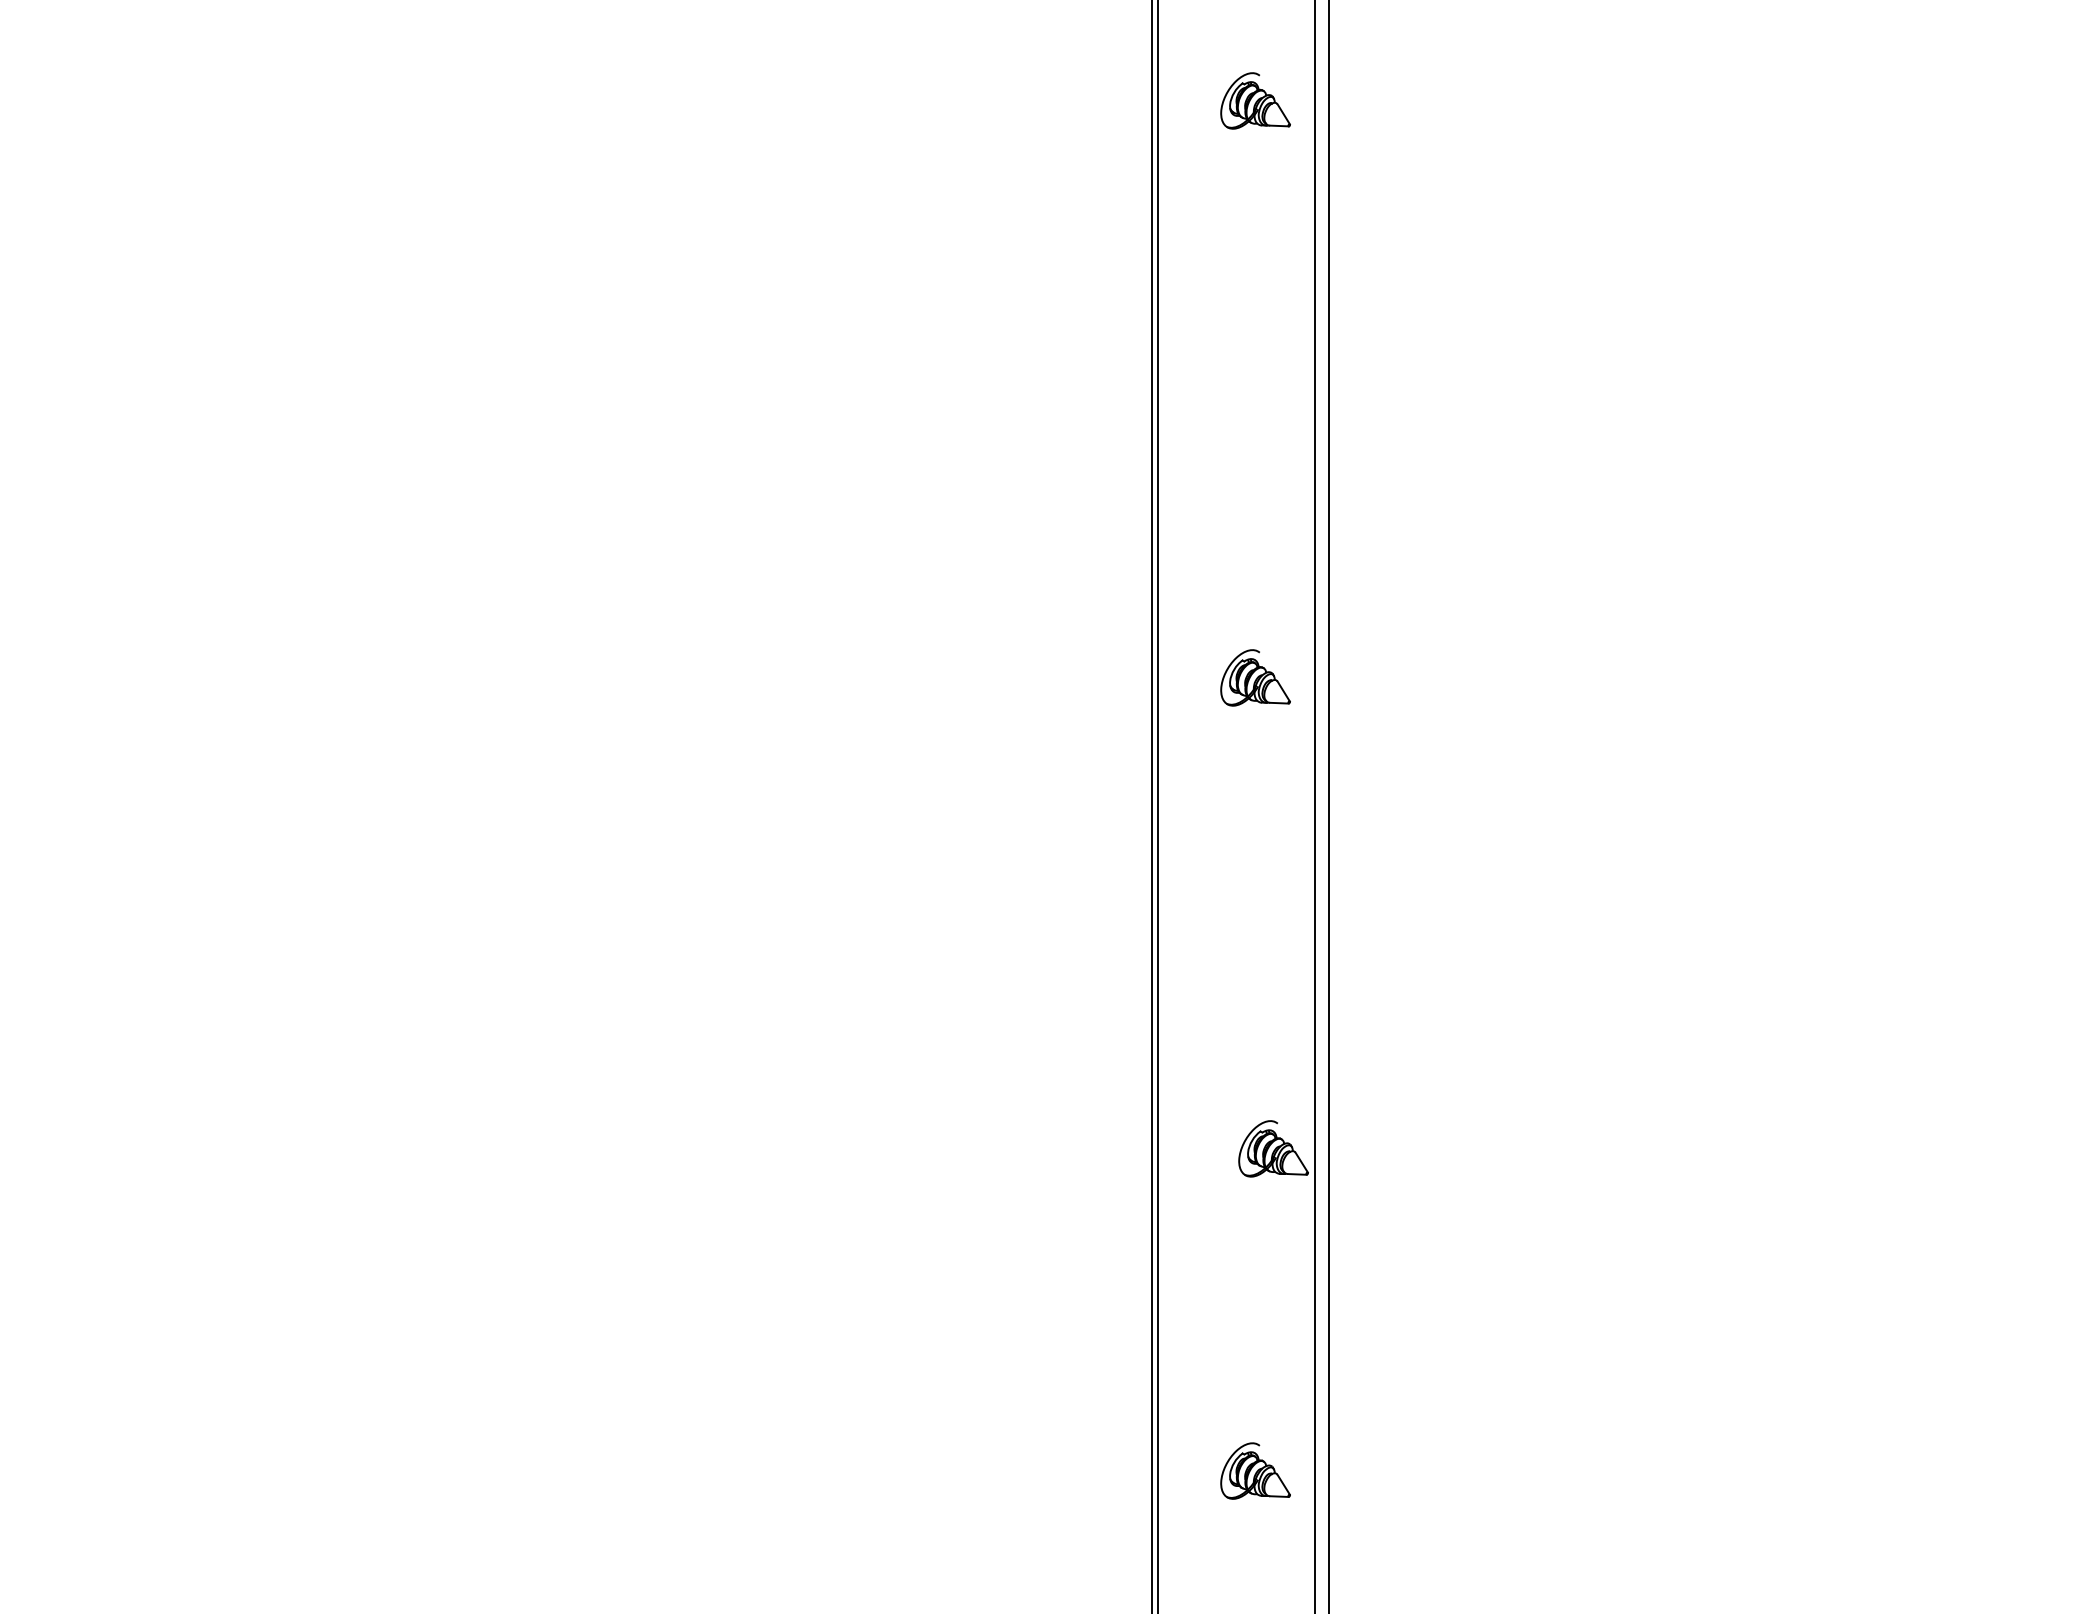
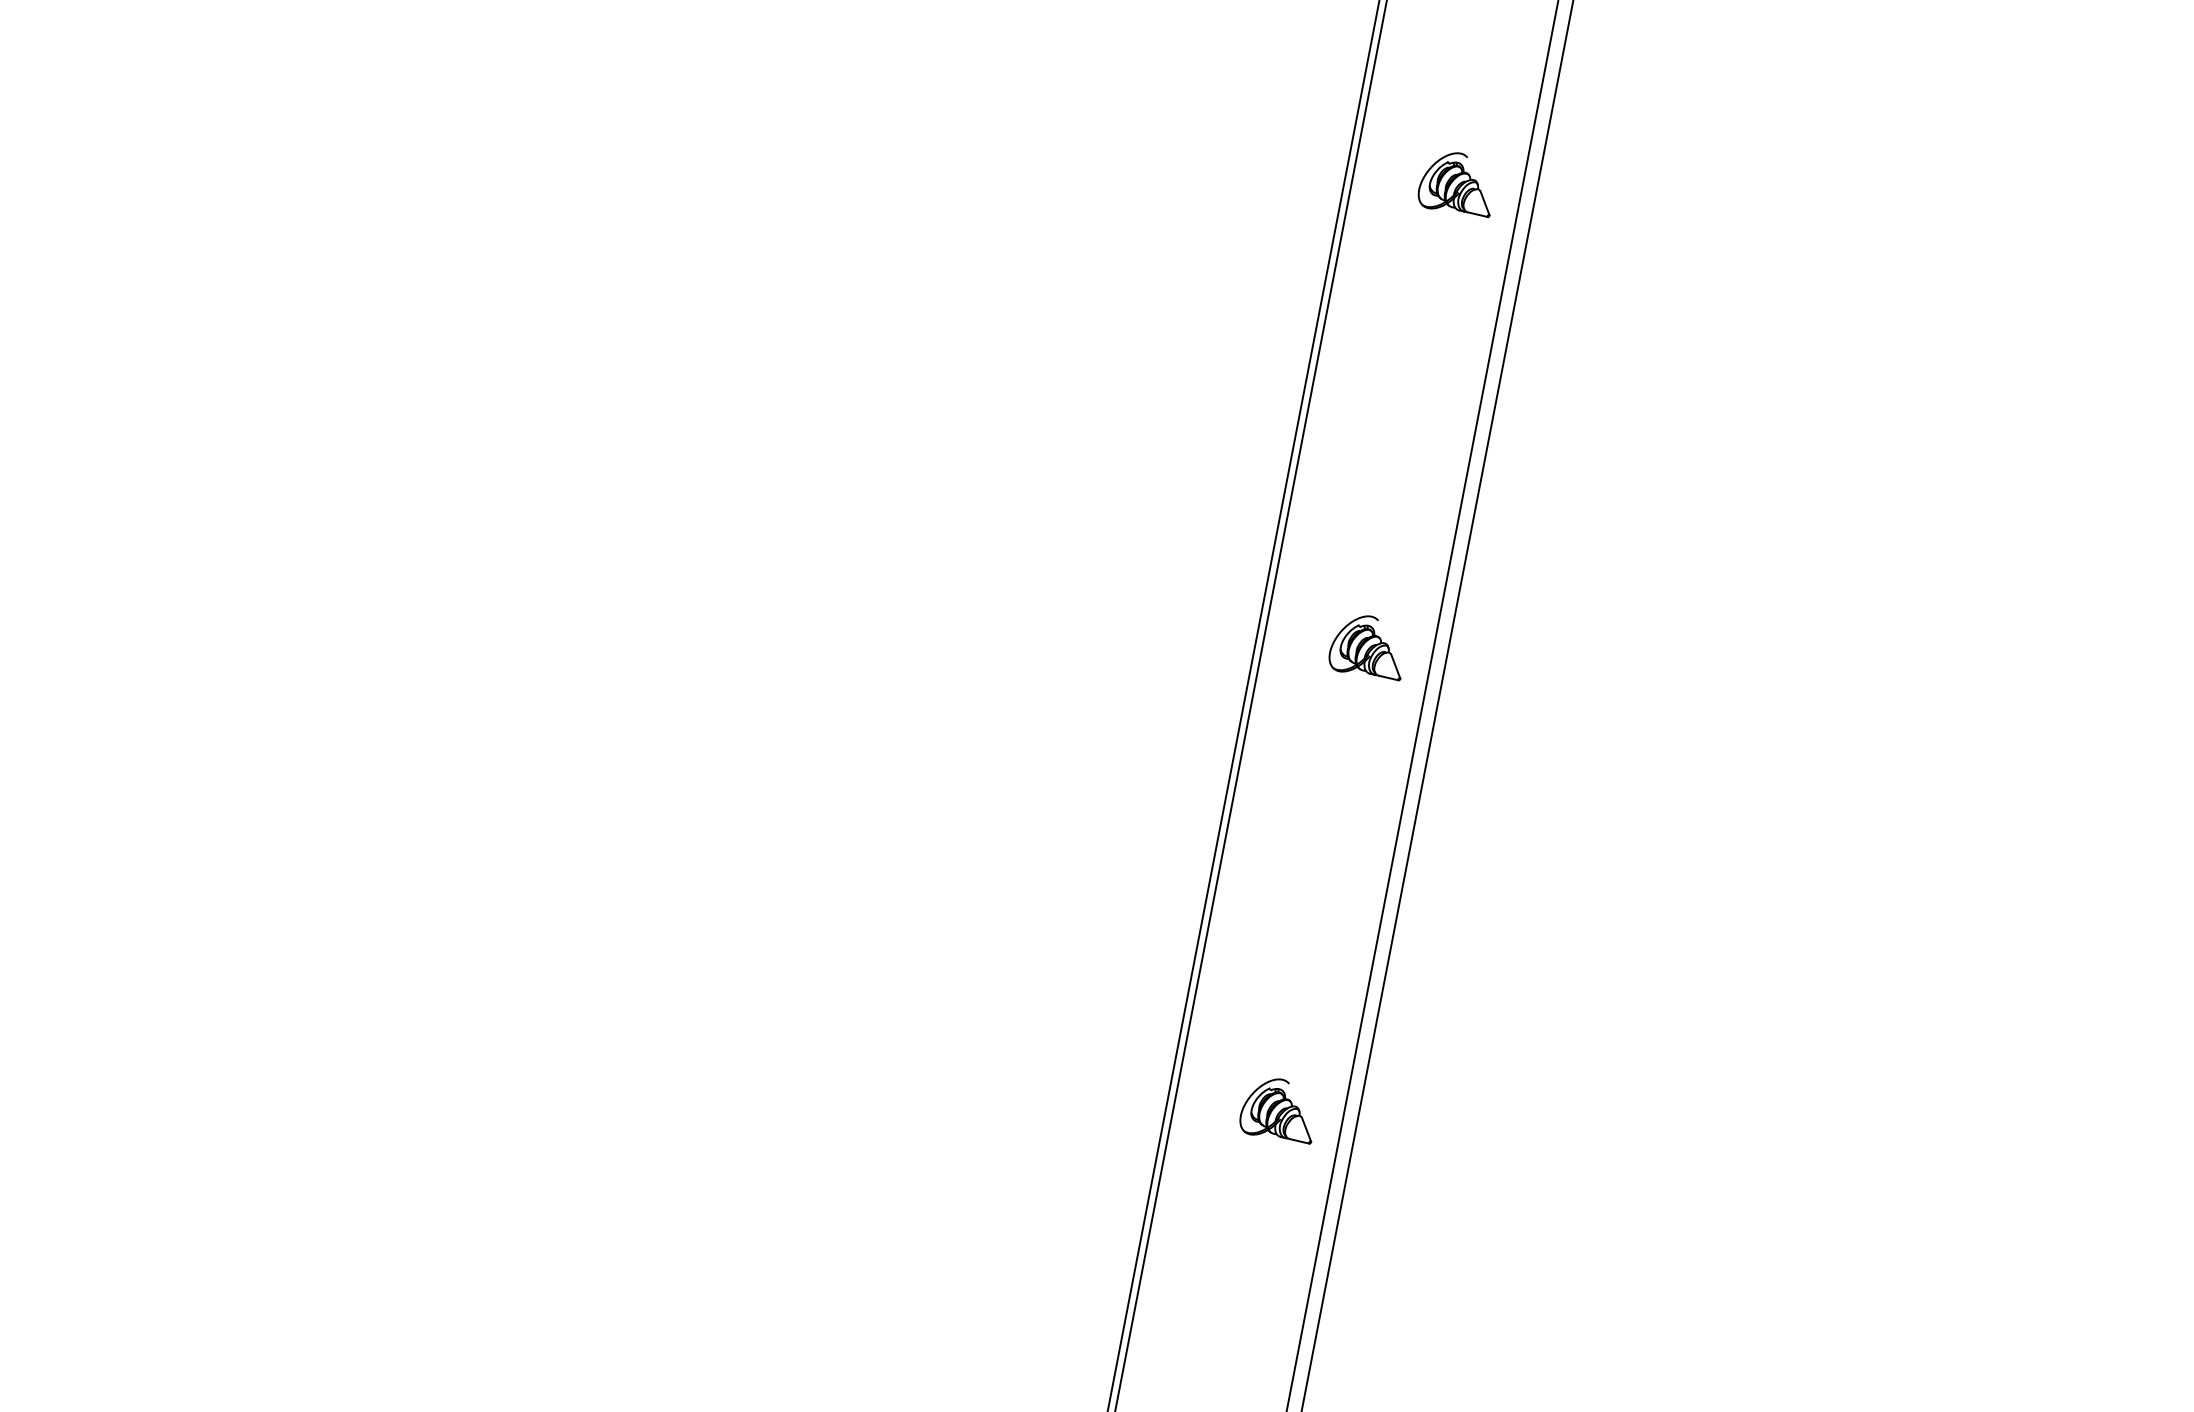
part: (1255, 100) -> (1458, 182), moved
part: (1255, 677) -> (1368, 646), moved
part: (1273, 1148) -> (1279, 1109), moved

